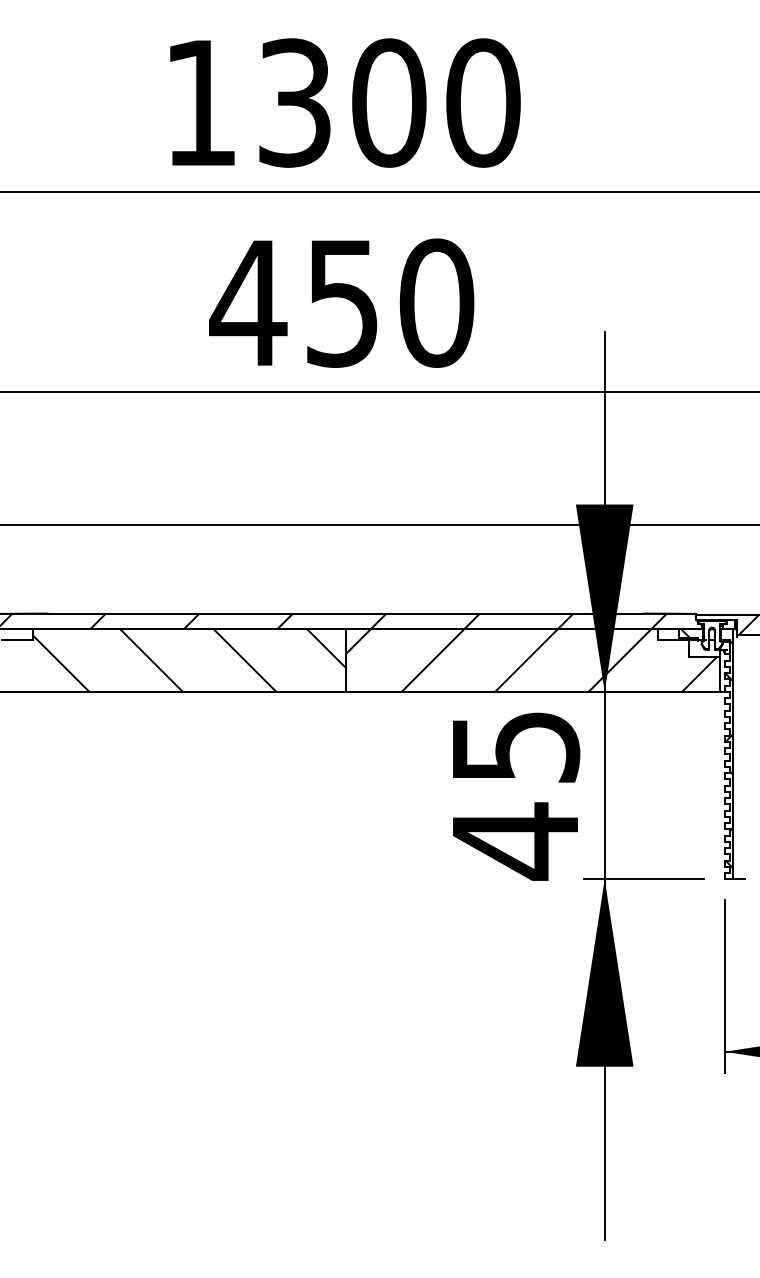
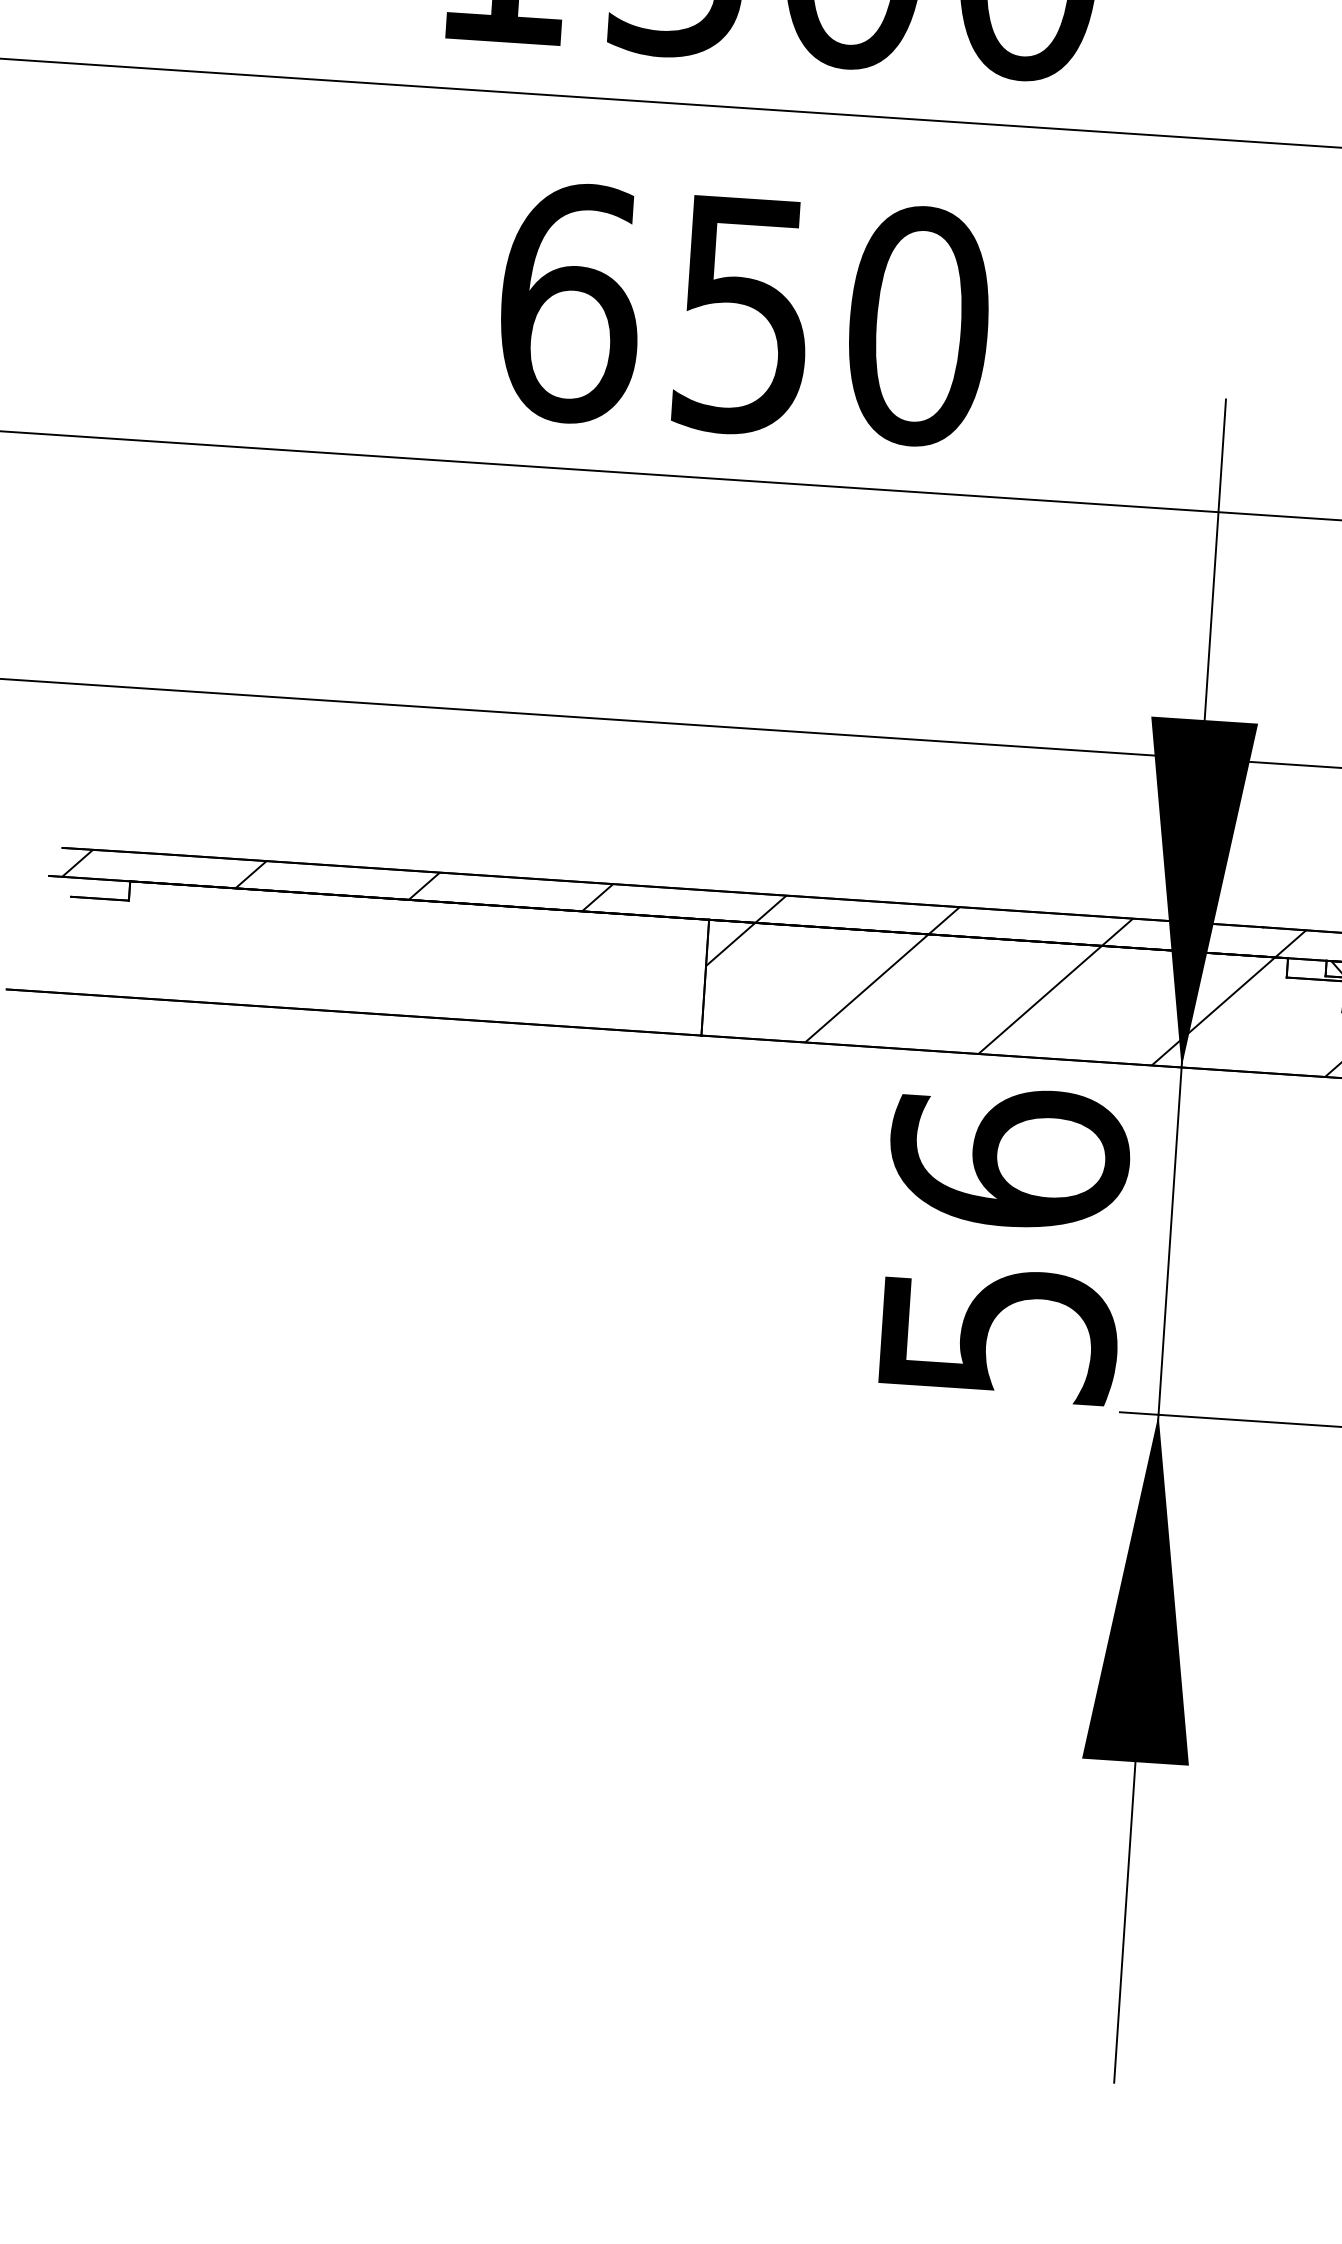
text: (248, 302) -> (569, 301), 450 -> 650
hatch: (189, 660) -> (415, 958), removed
text: (515, 794) -> (1003, 1246), 45 -> 56

